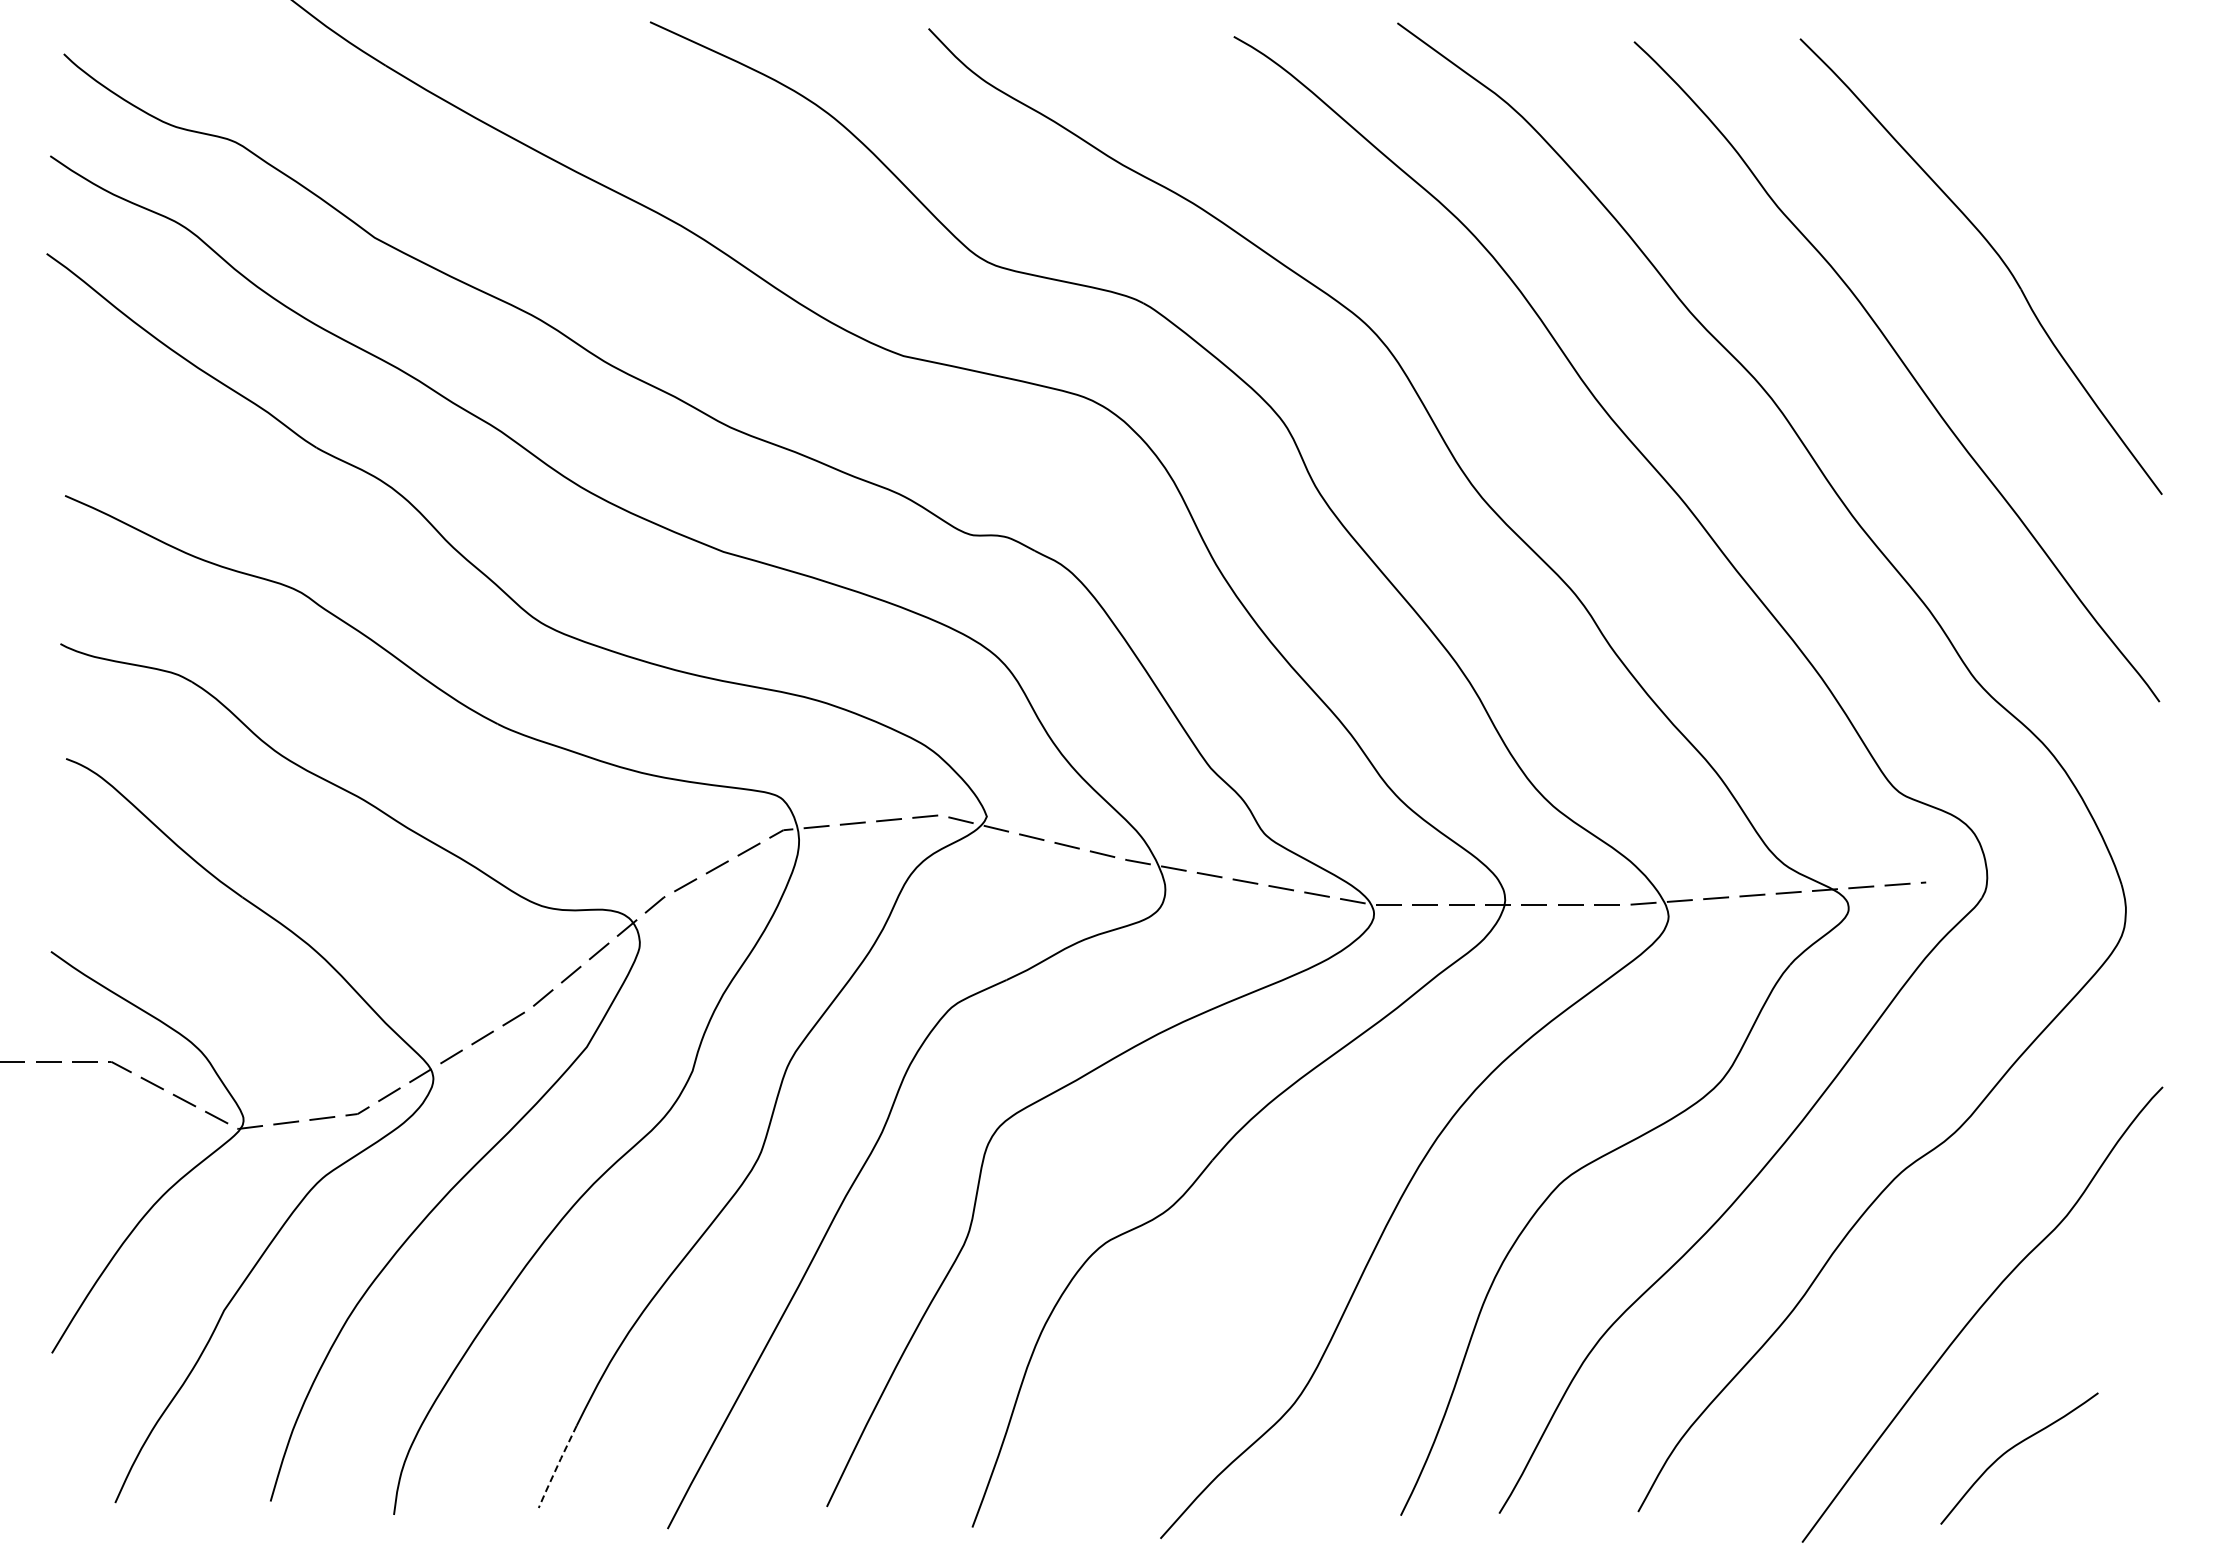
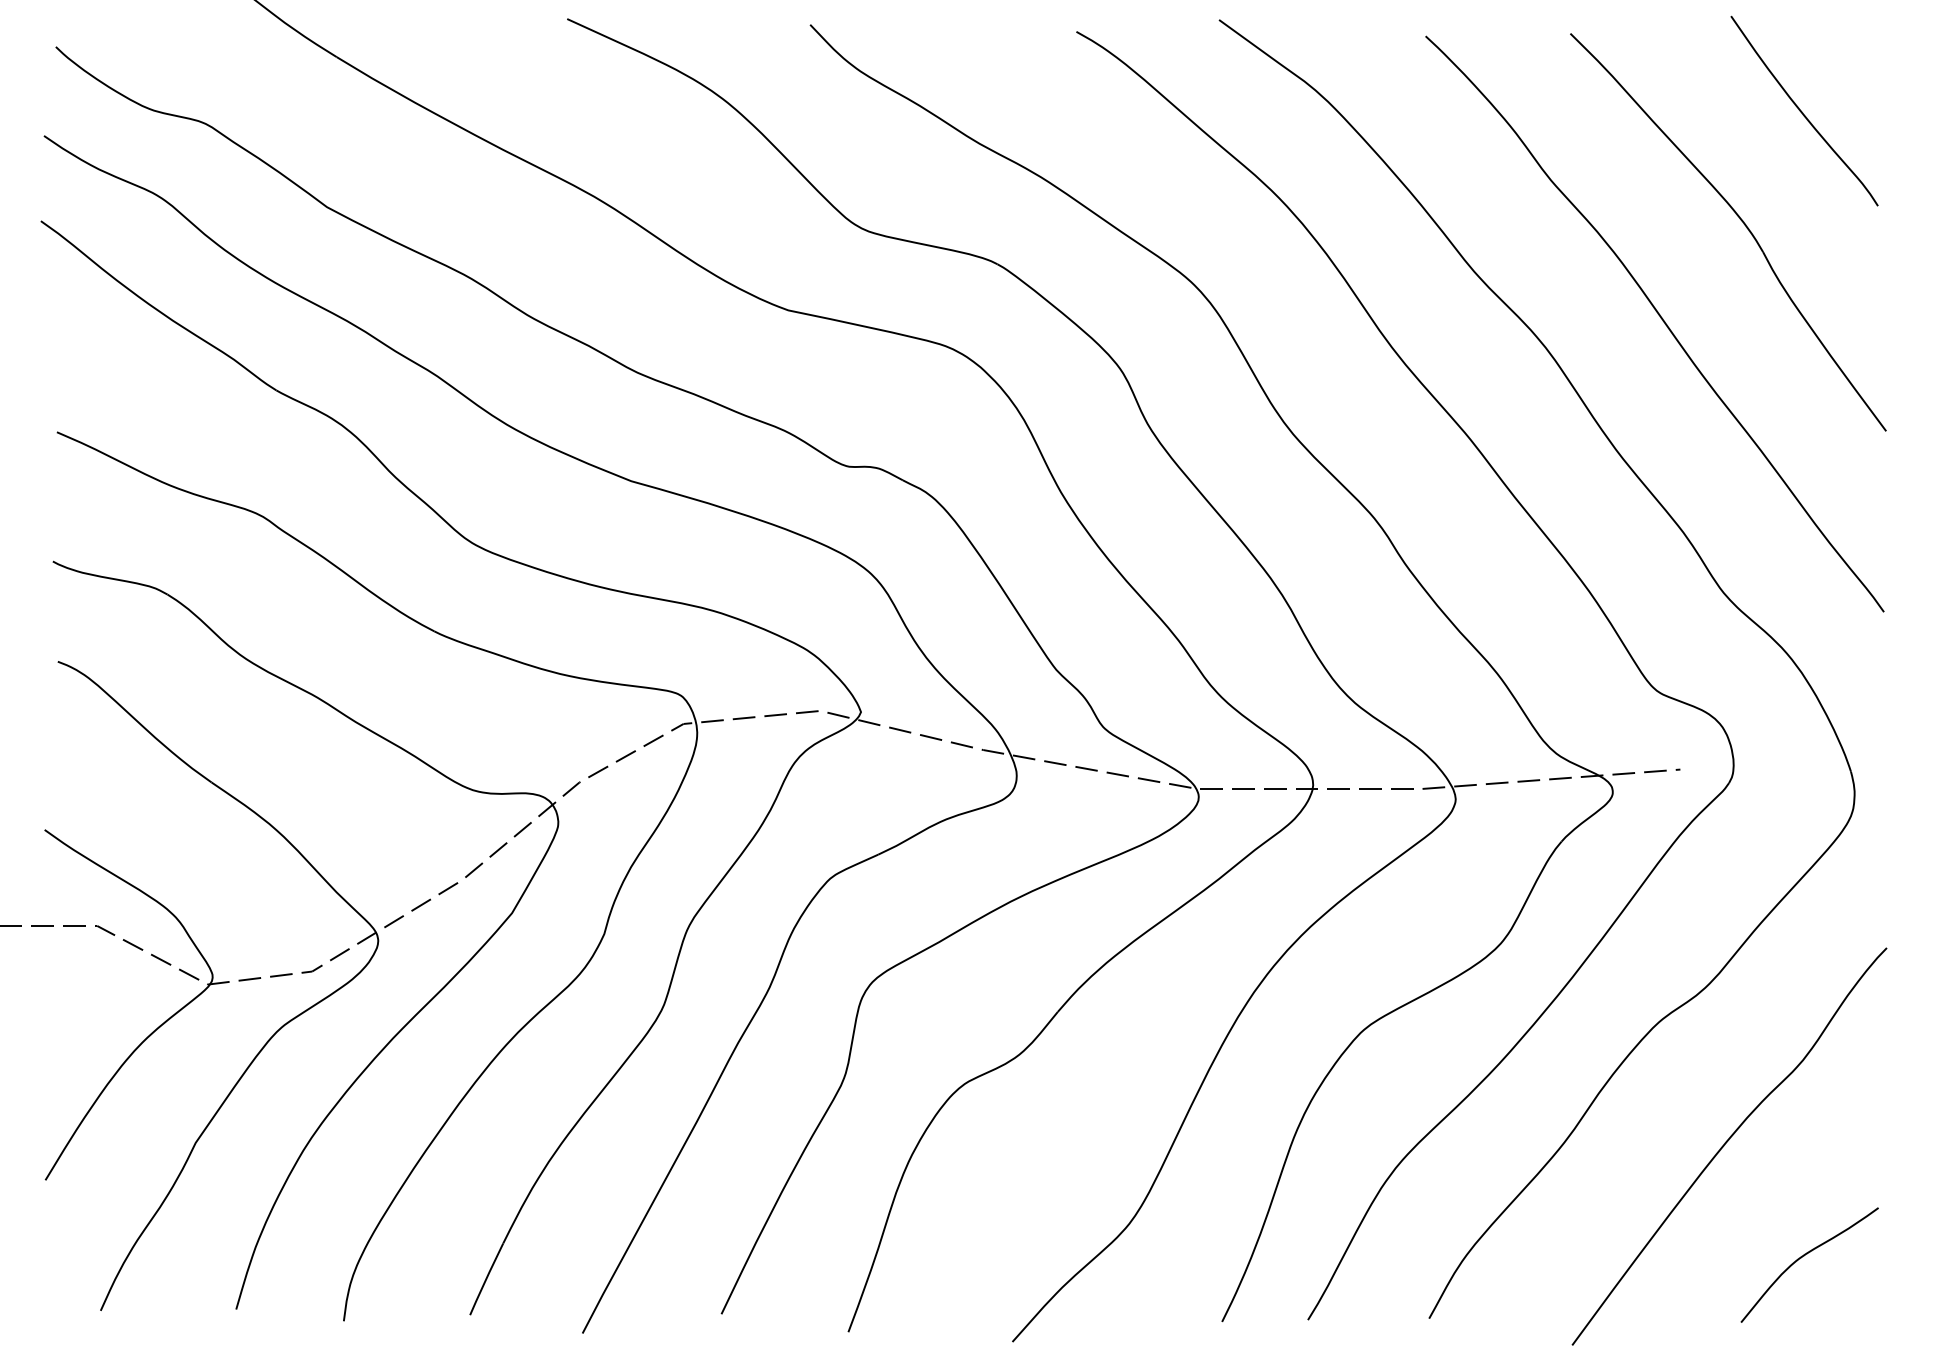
curve: (2066, 129) -> (1802, 112), added
curve: (2013, 1448) -> (1804, 1256), moved
line: (557, 1466) -> (486, 1279), dashed -> solid

